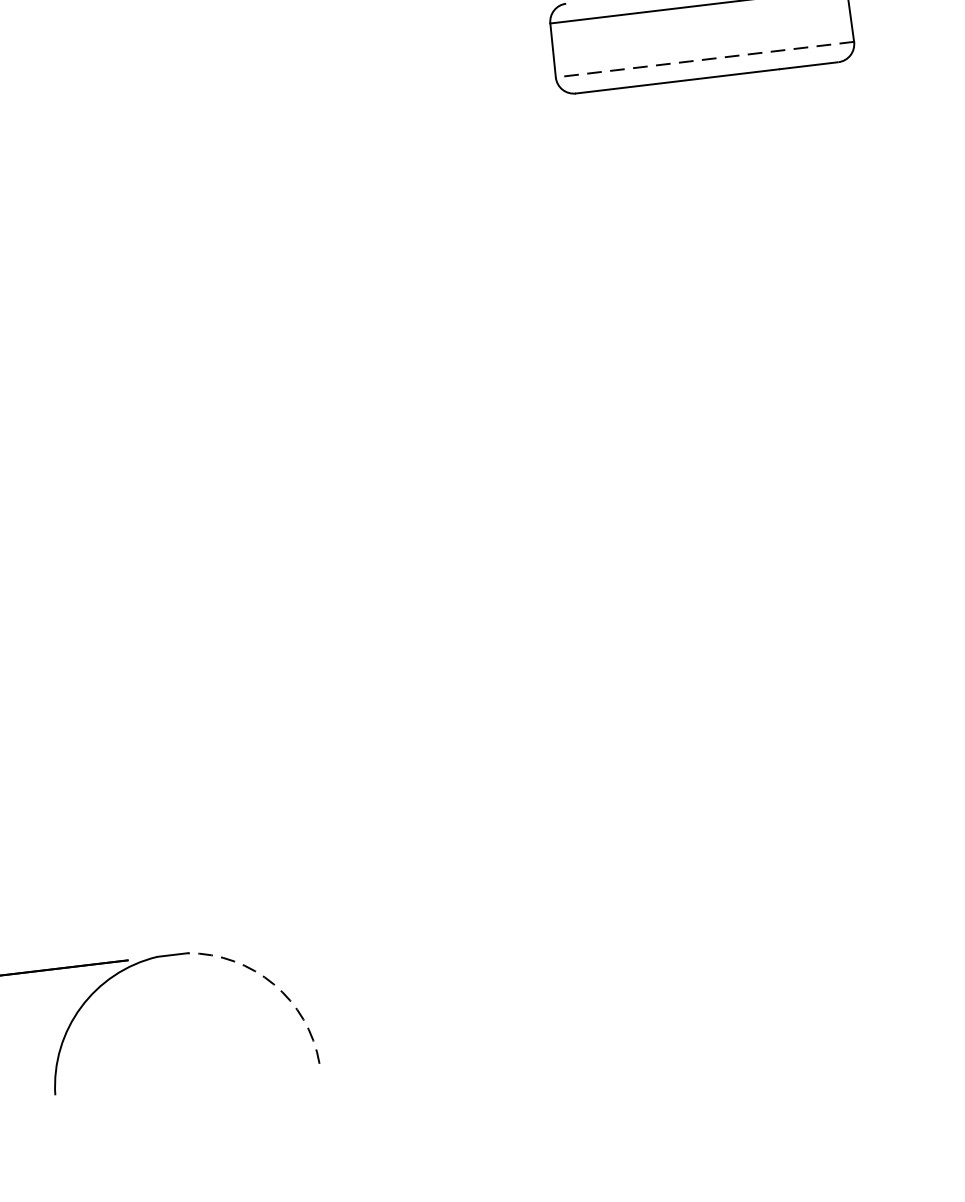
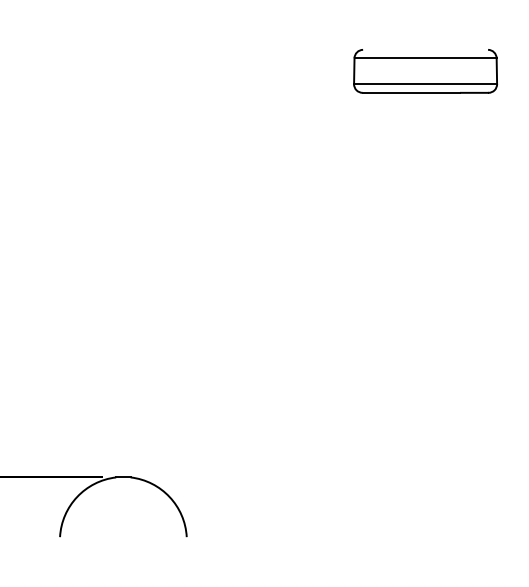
line: (704, 60) -> (425, 84), dashed -> solid
arc: (273, 985) -> (169, 497), dashed -> solid

